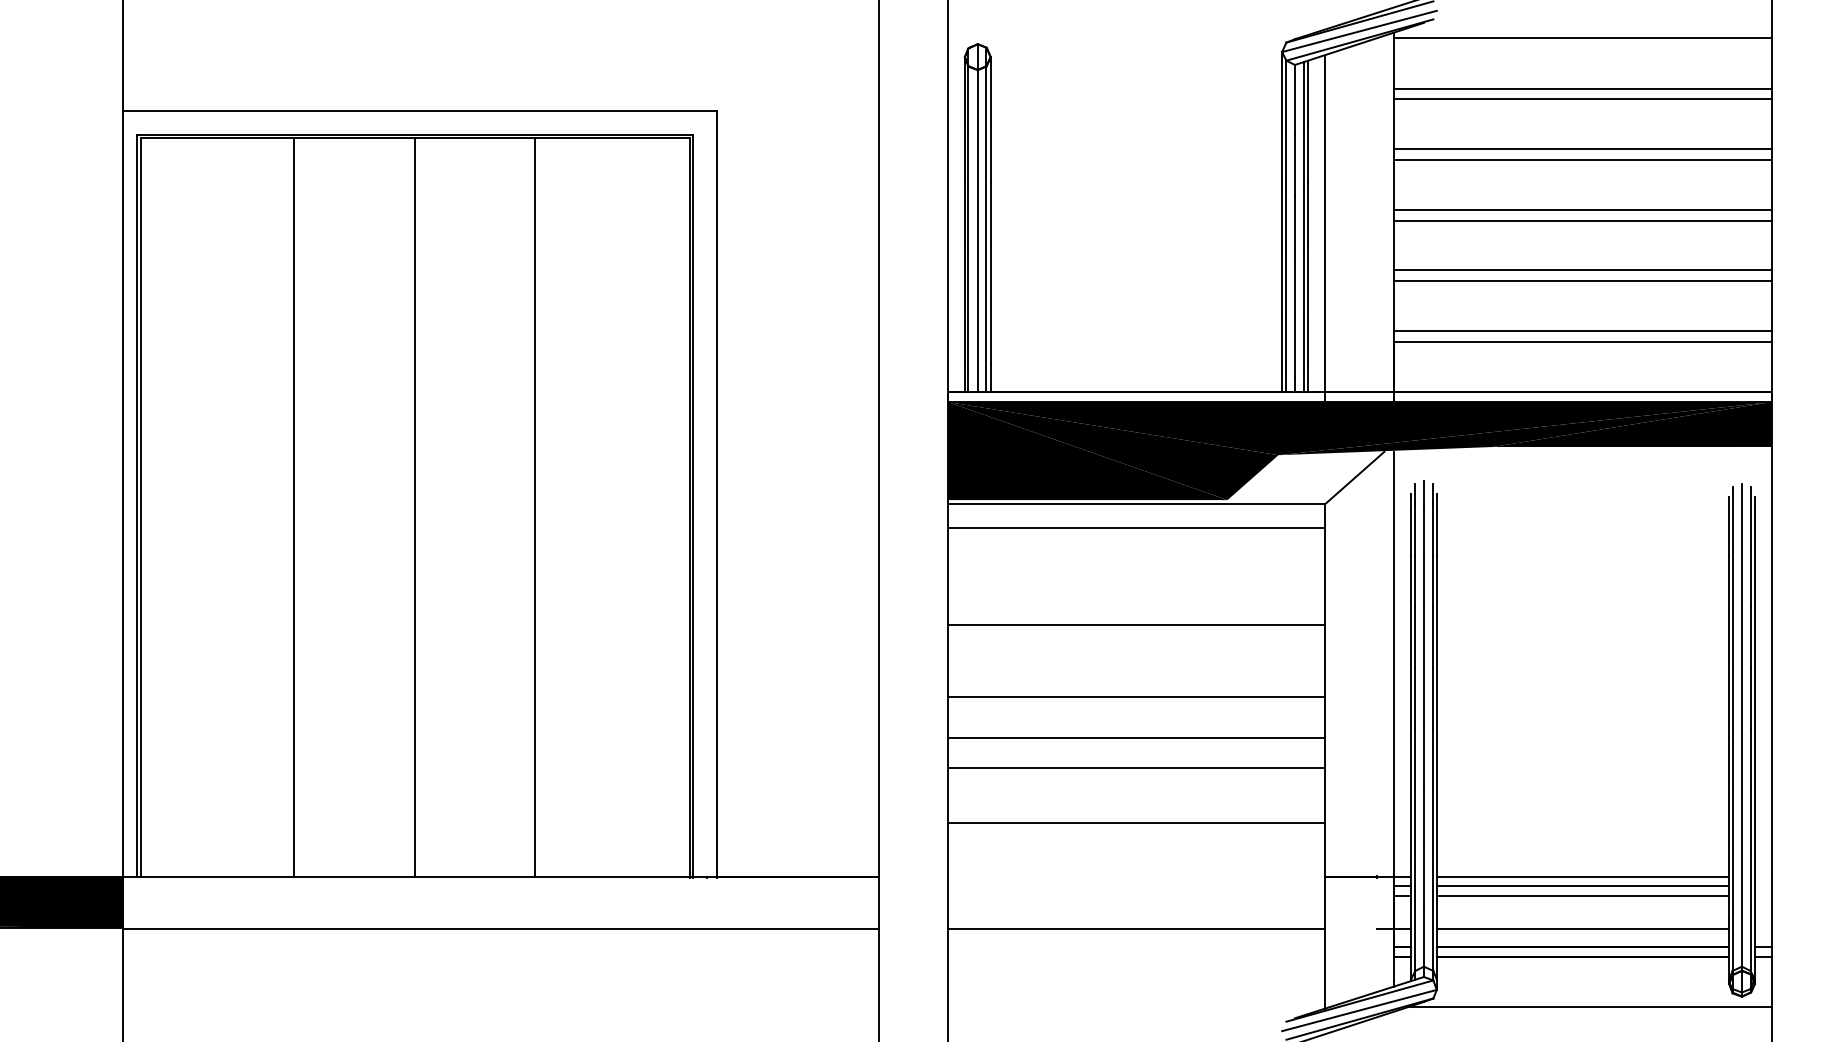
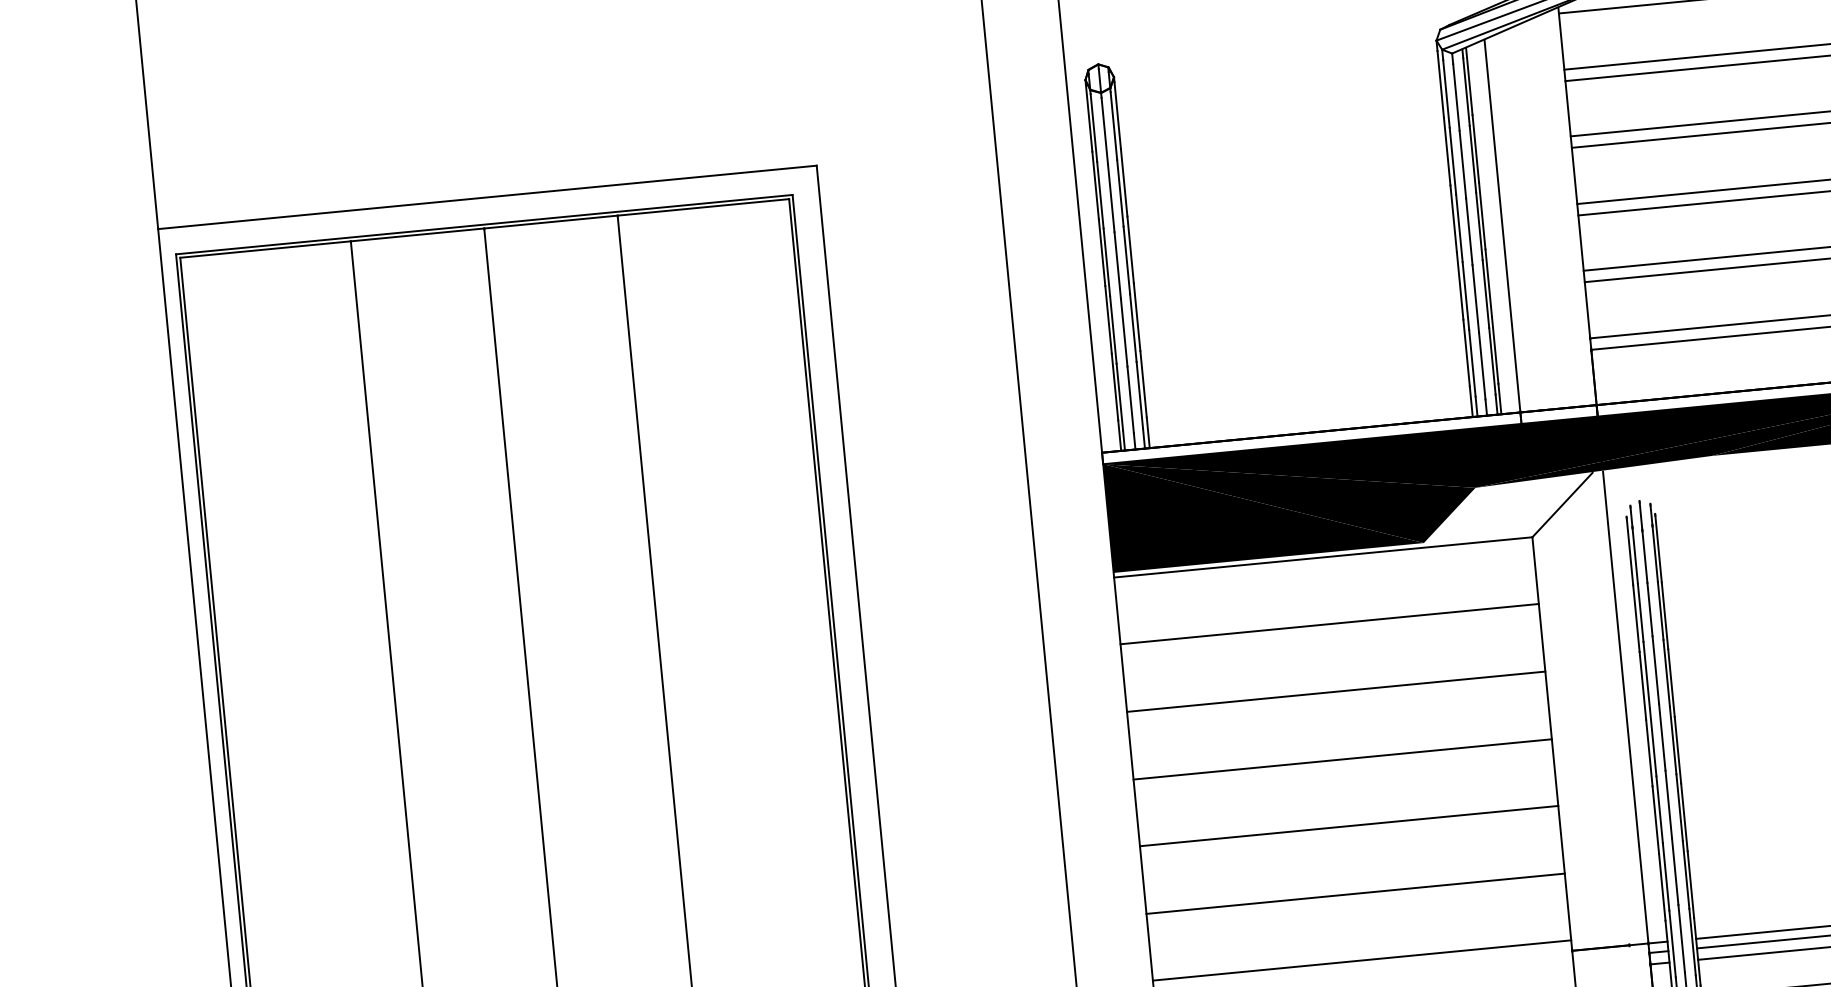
line: (1136, 528) -> (1329, 624), moved
line: (1136, 696) -> (1349, 825), moved
line: (1136, 737) -> (1342, 759), moved
line: (1136, 767) -> (1355, 893), moved
line: (1136, 822) -> (1362, 960), moved

